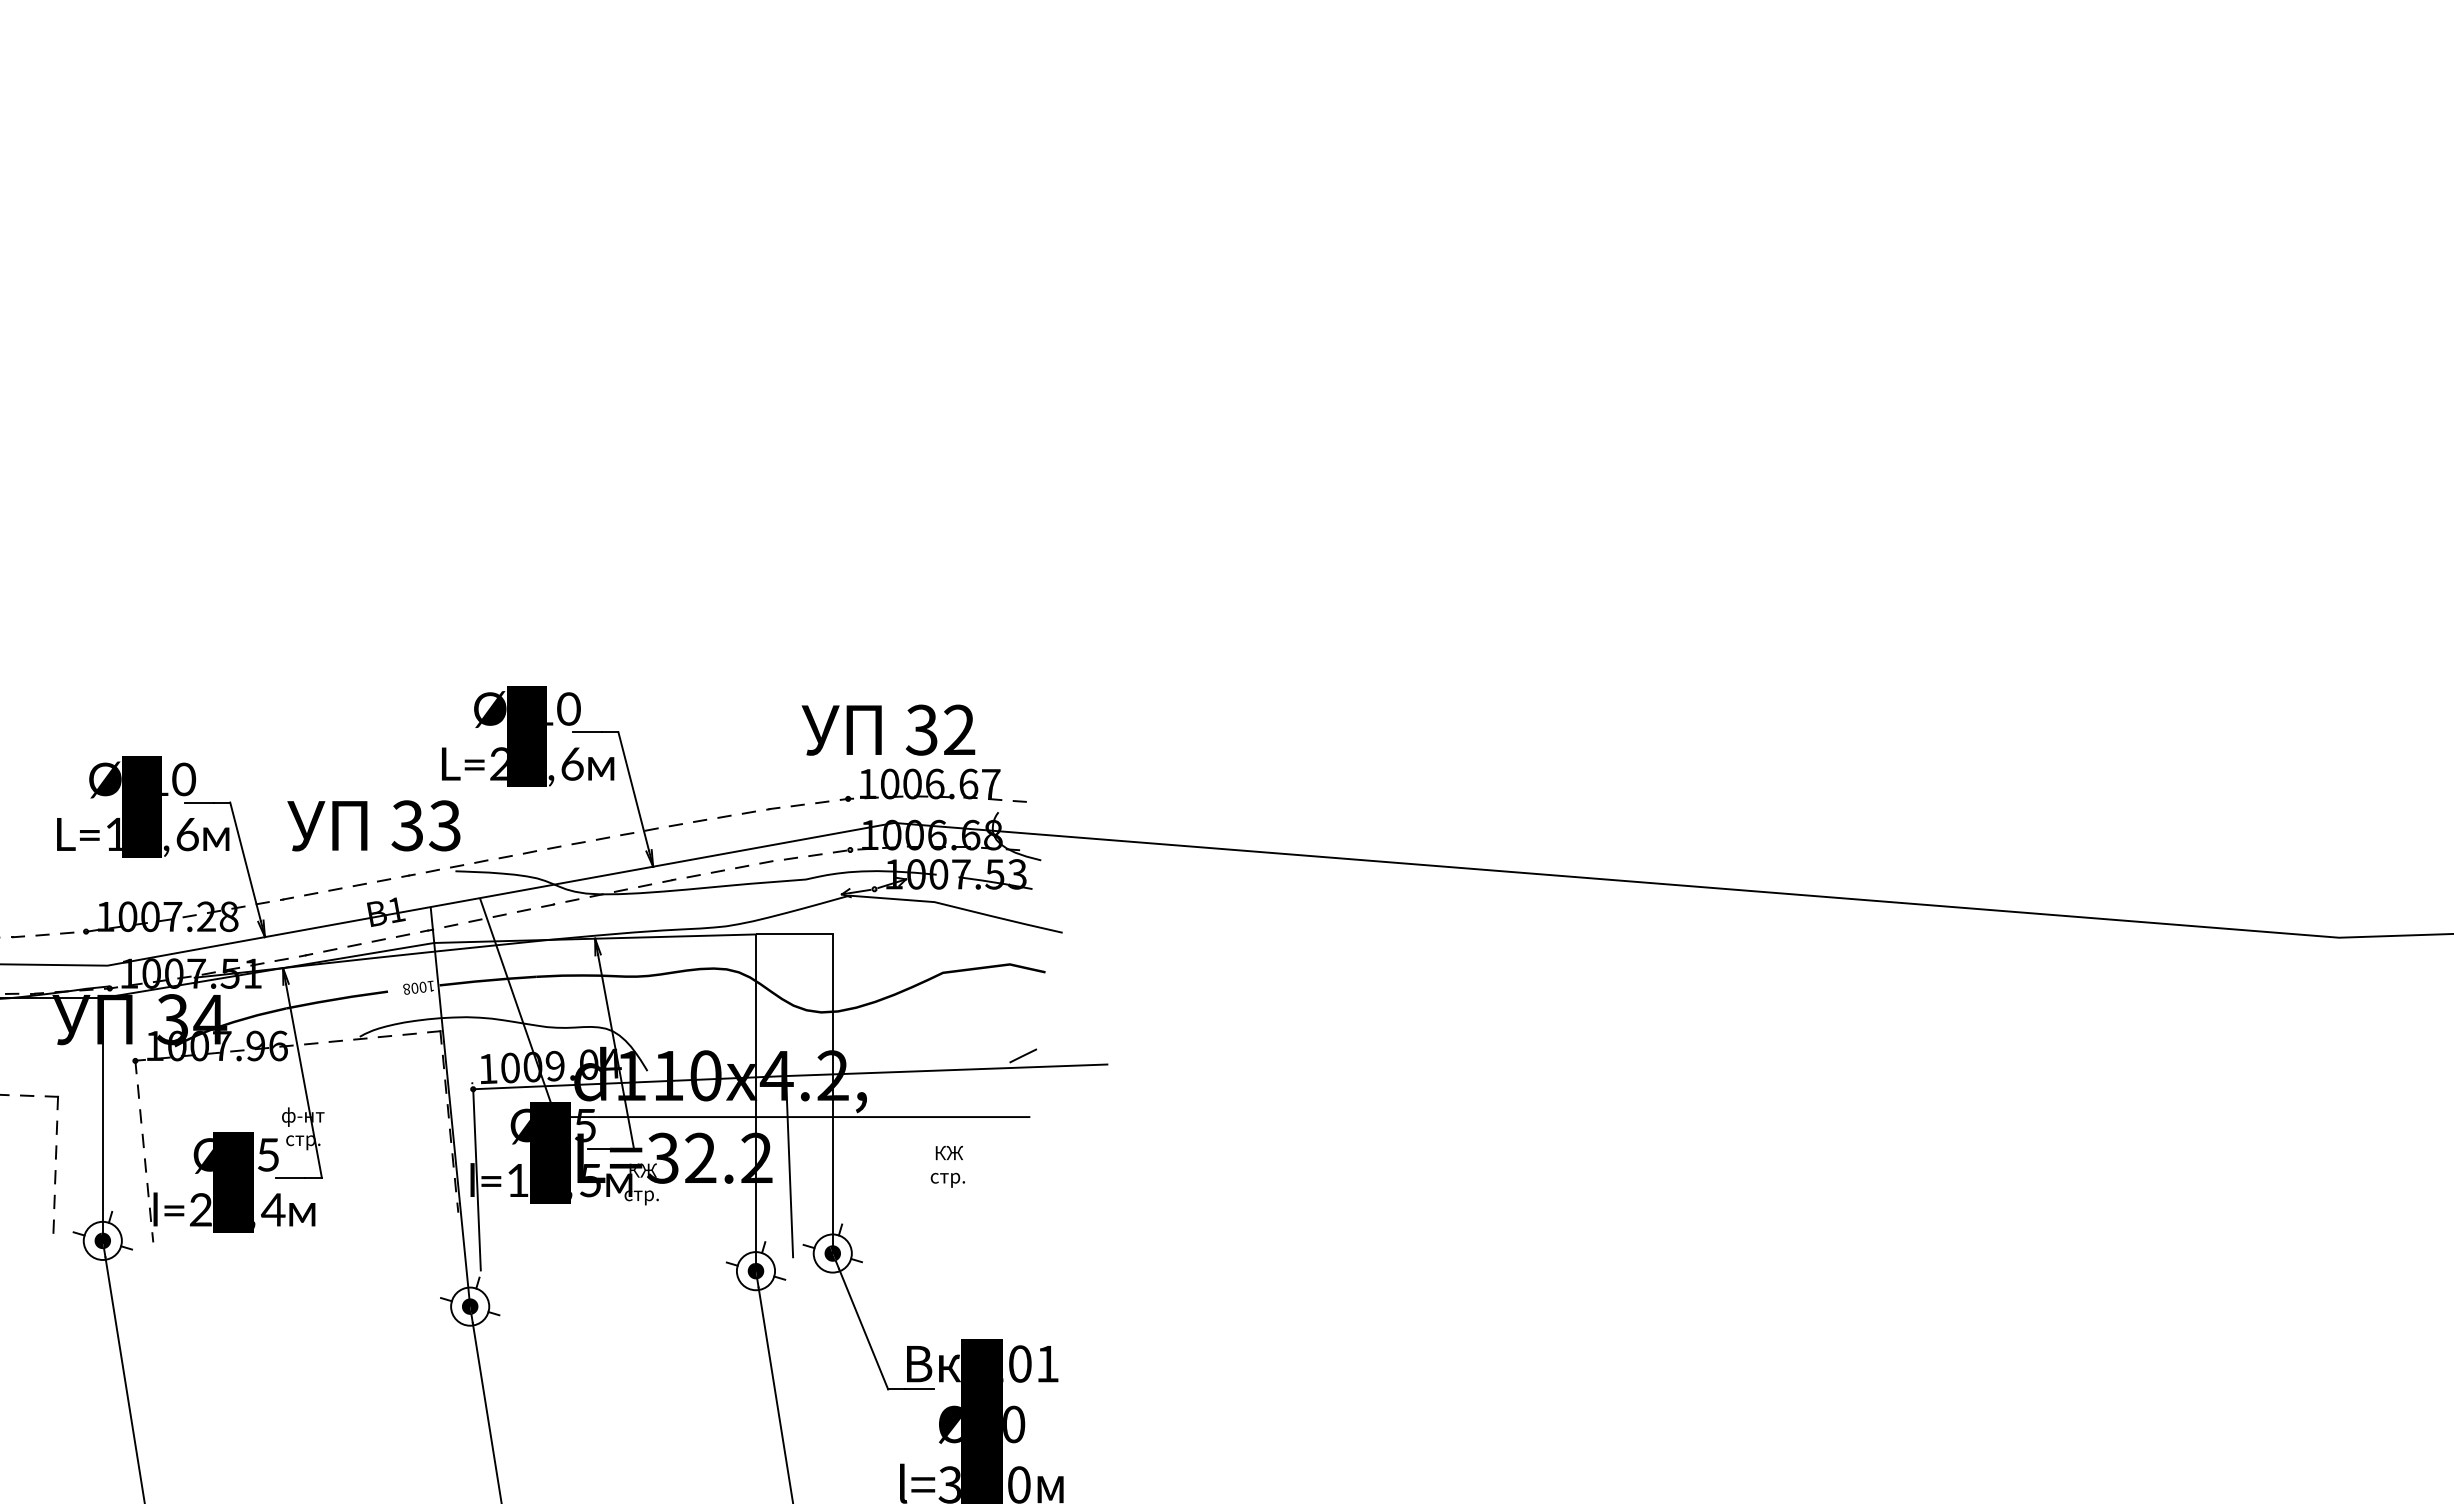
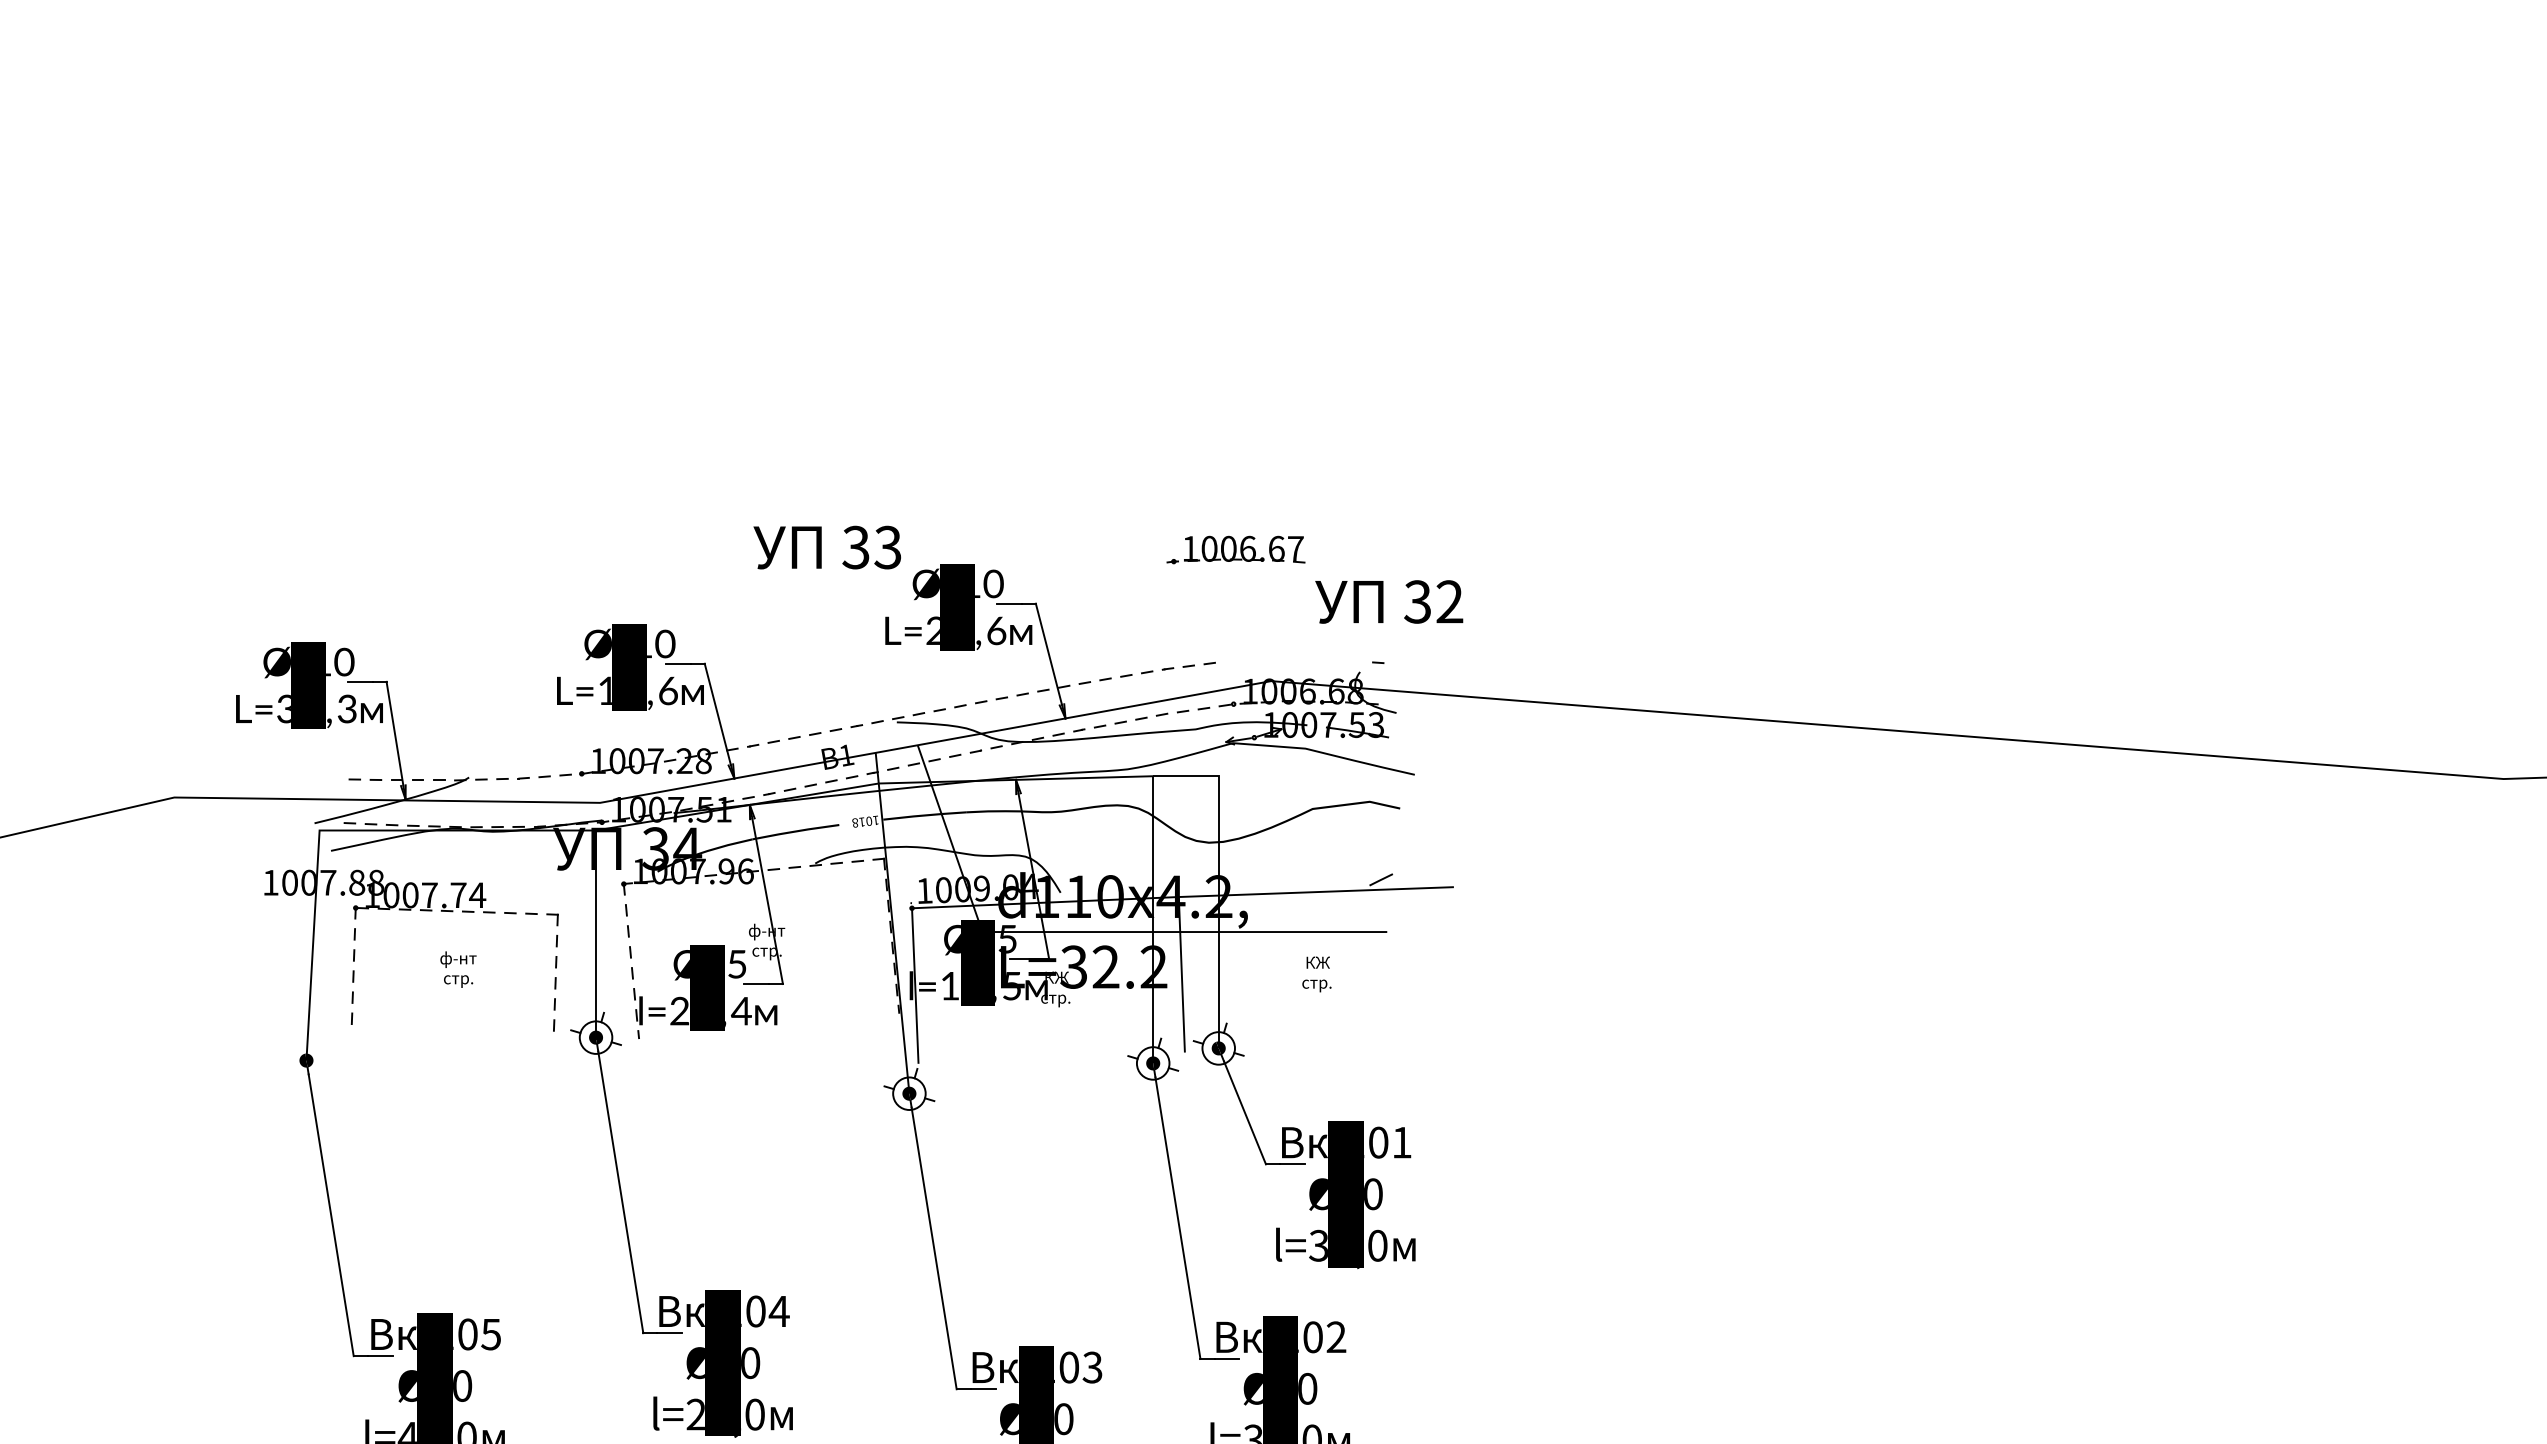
text: (888, 729) -> (1389, 601), moved
part: (920, 784) -> (1235, 549), moved
text: (372, 825) -> (826, 547), moved
text: (415, 987) -> (862, 821), 1008 -> 1018

